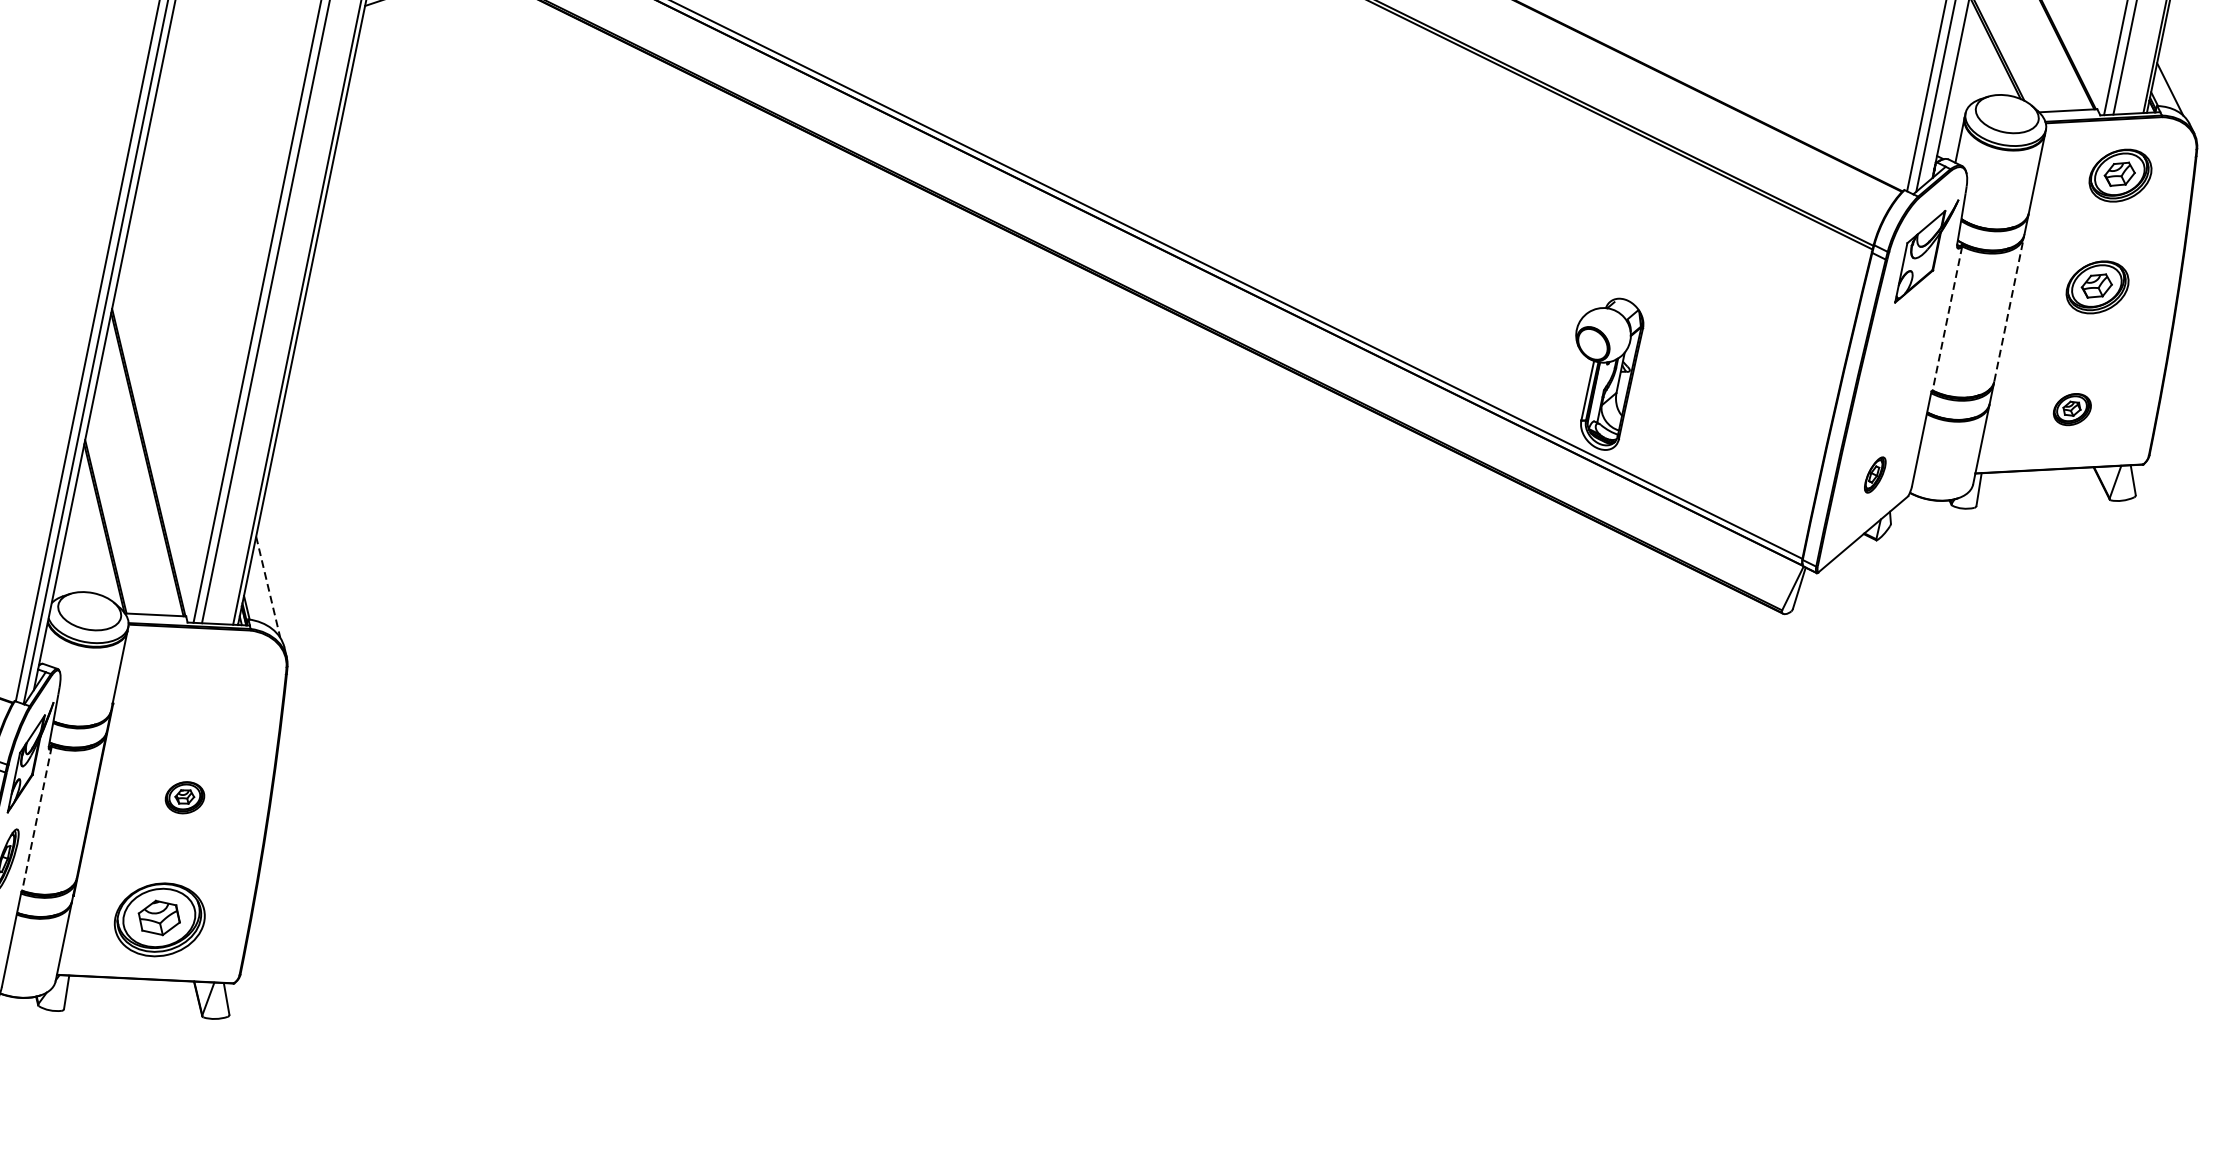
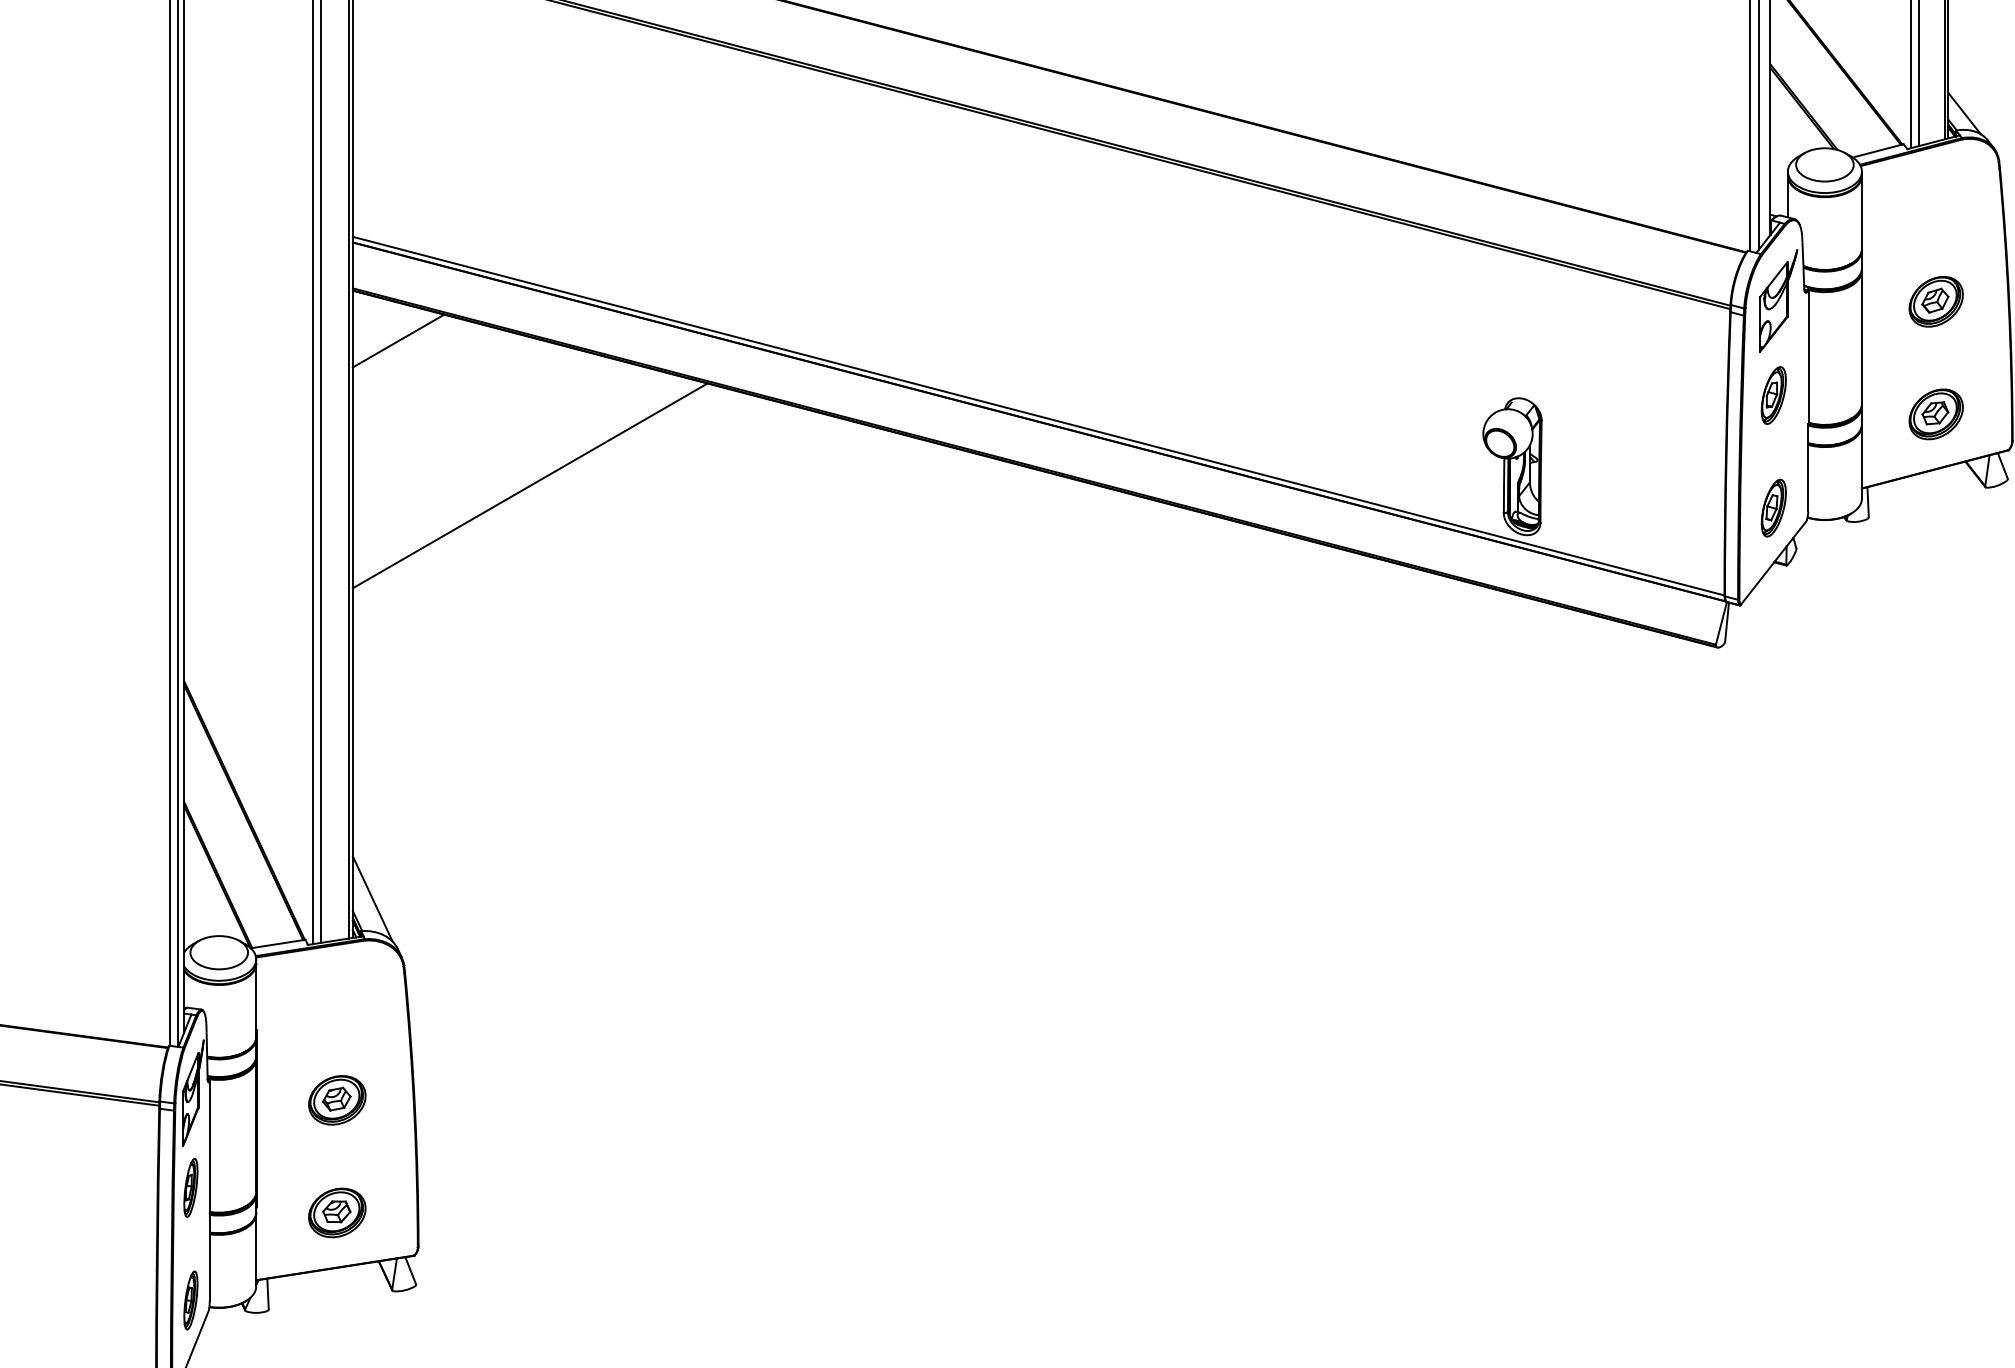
line: (530, 173) -> (529, 485), added
part: (2119, 175) -> (1935, 198), removed
line: (2008, 308) -> (1861, 336), dashed -> solid
line: (1947, 319) -> (1809, 357), dashed -> solid
part: (1900, 352) -> (1773, 395), added
part: (2071, 409) -> (1935, 414), size x1.67
part: (1875, 474) -> (1773, 507), size x1.67
line: (267, 587) -> (372, 899), dashed -> solid
part: (185, 797) -> (337, 1100), size x1.67
line: (37, 819) -> (210, 1146), dashed -> solid
part: (160, 919) -> (337, 1212), size x0.71

